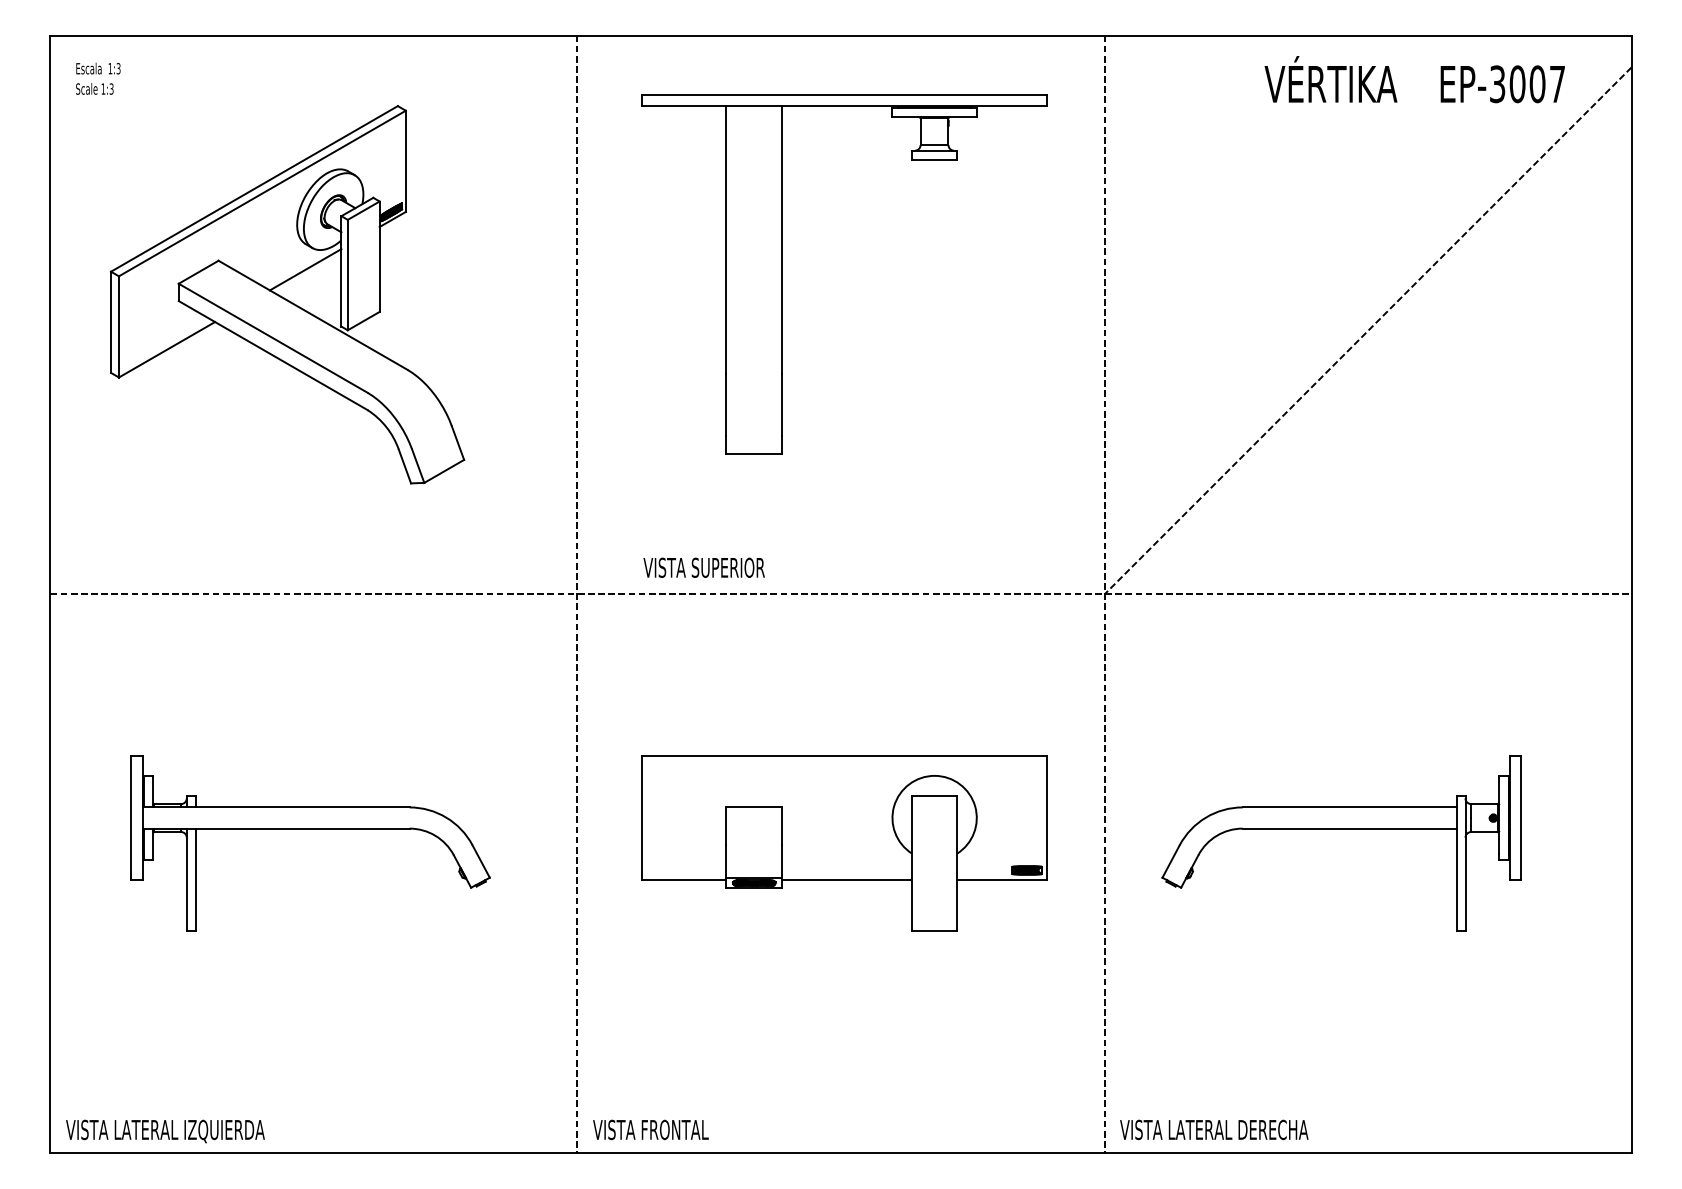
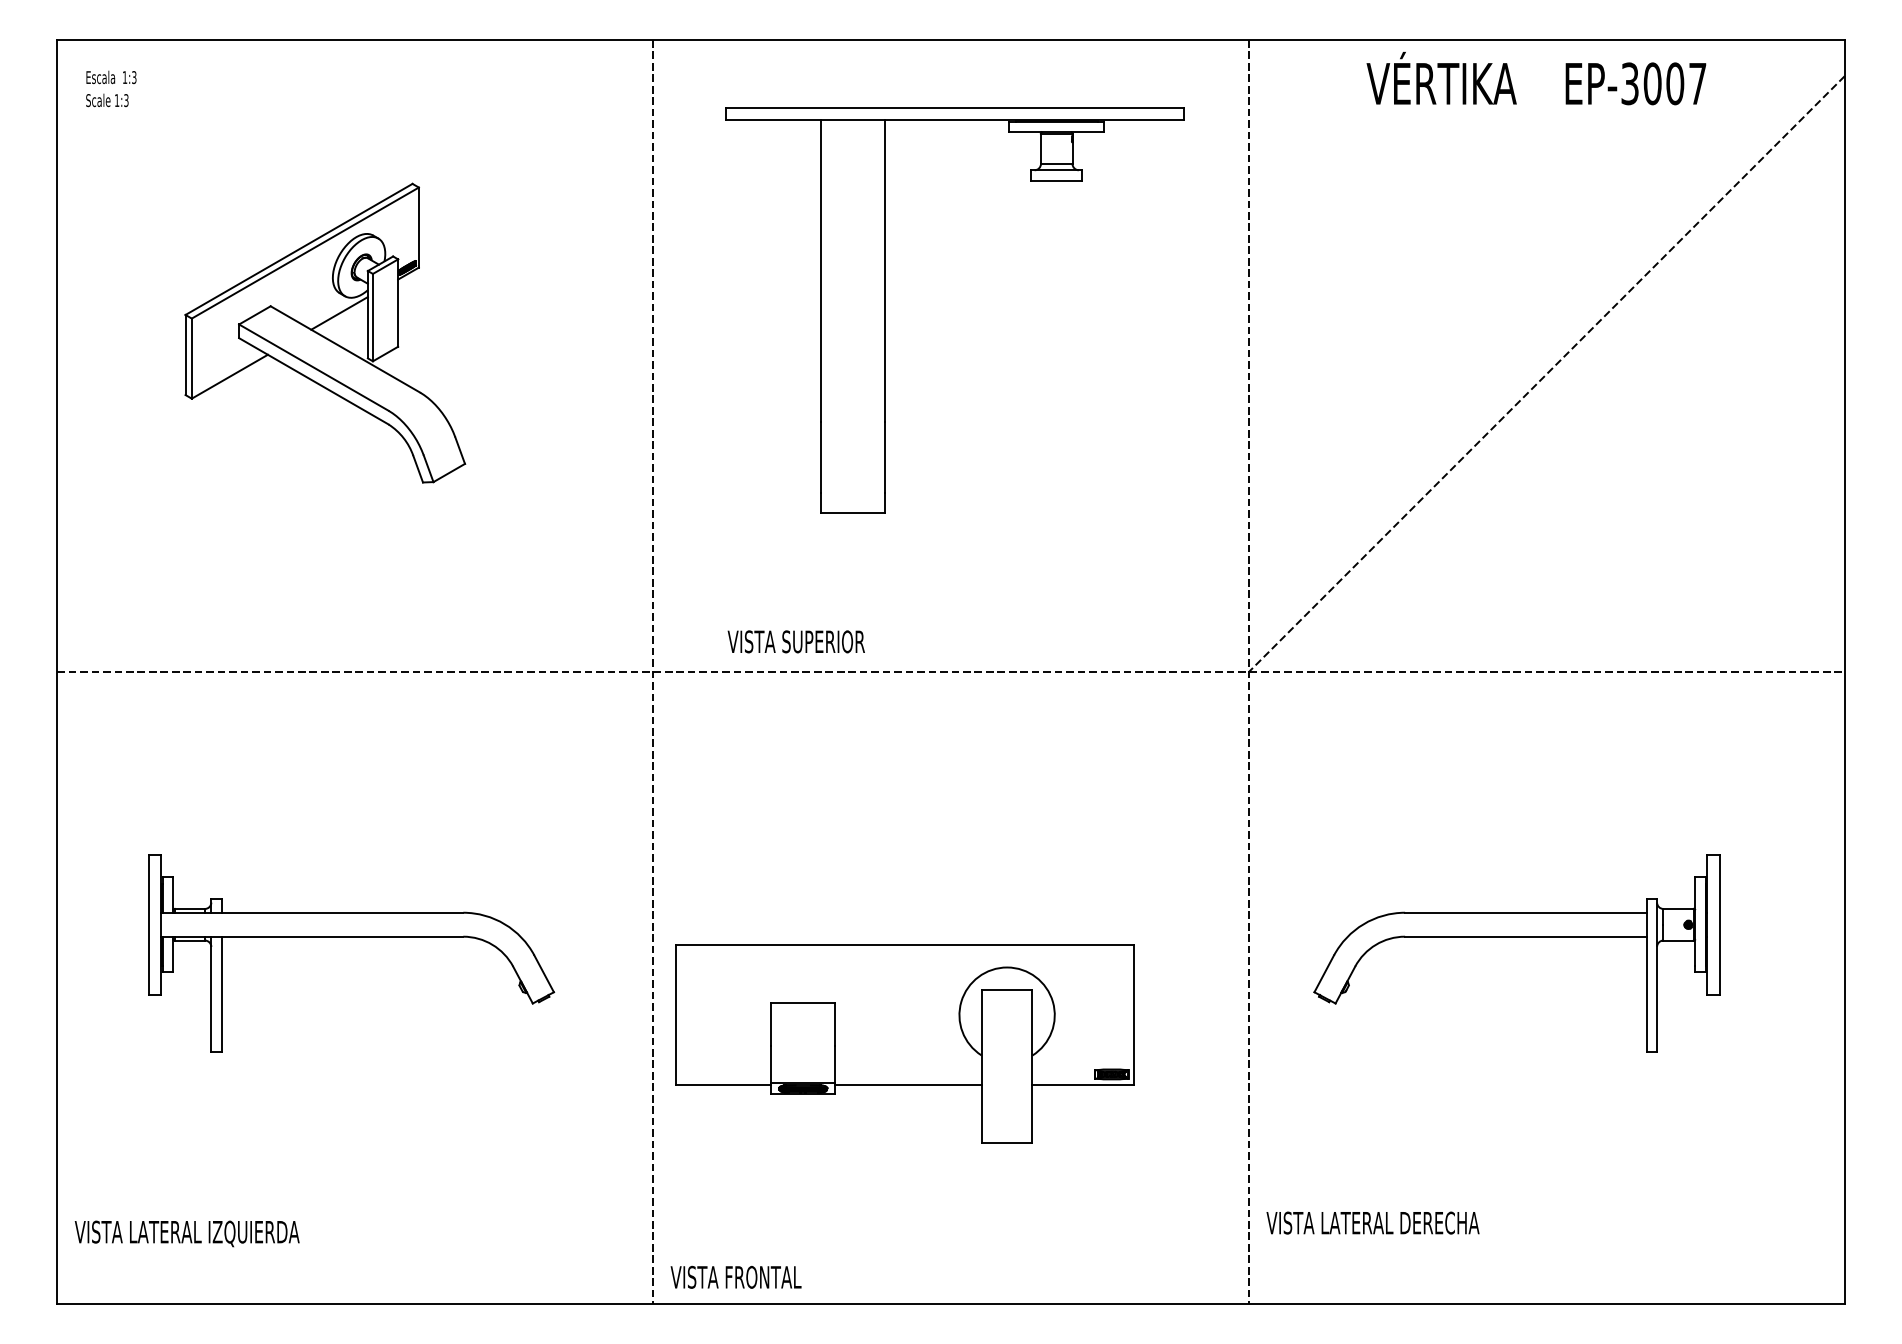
text: (1414, 79) -> (1536, 78), moved
part: (287, 294) -> (325, 332), size x0.7
part: (844, 843) -> (905, 1043), moved
text: (1214, 1129) -> (1373, 1222), moved
text: (165, 1131) -> (187, 1233), moved

